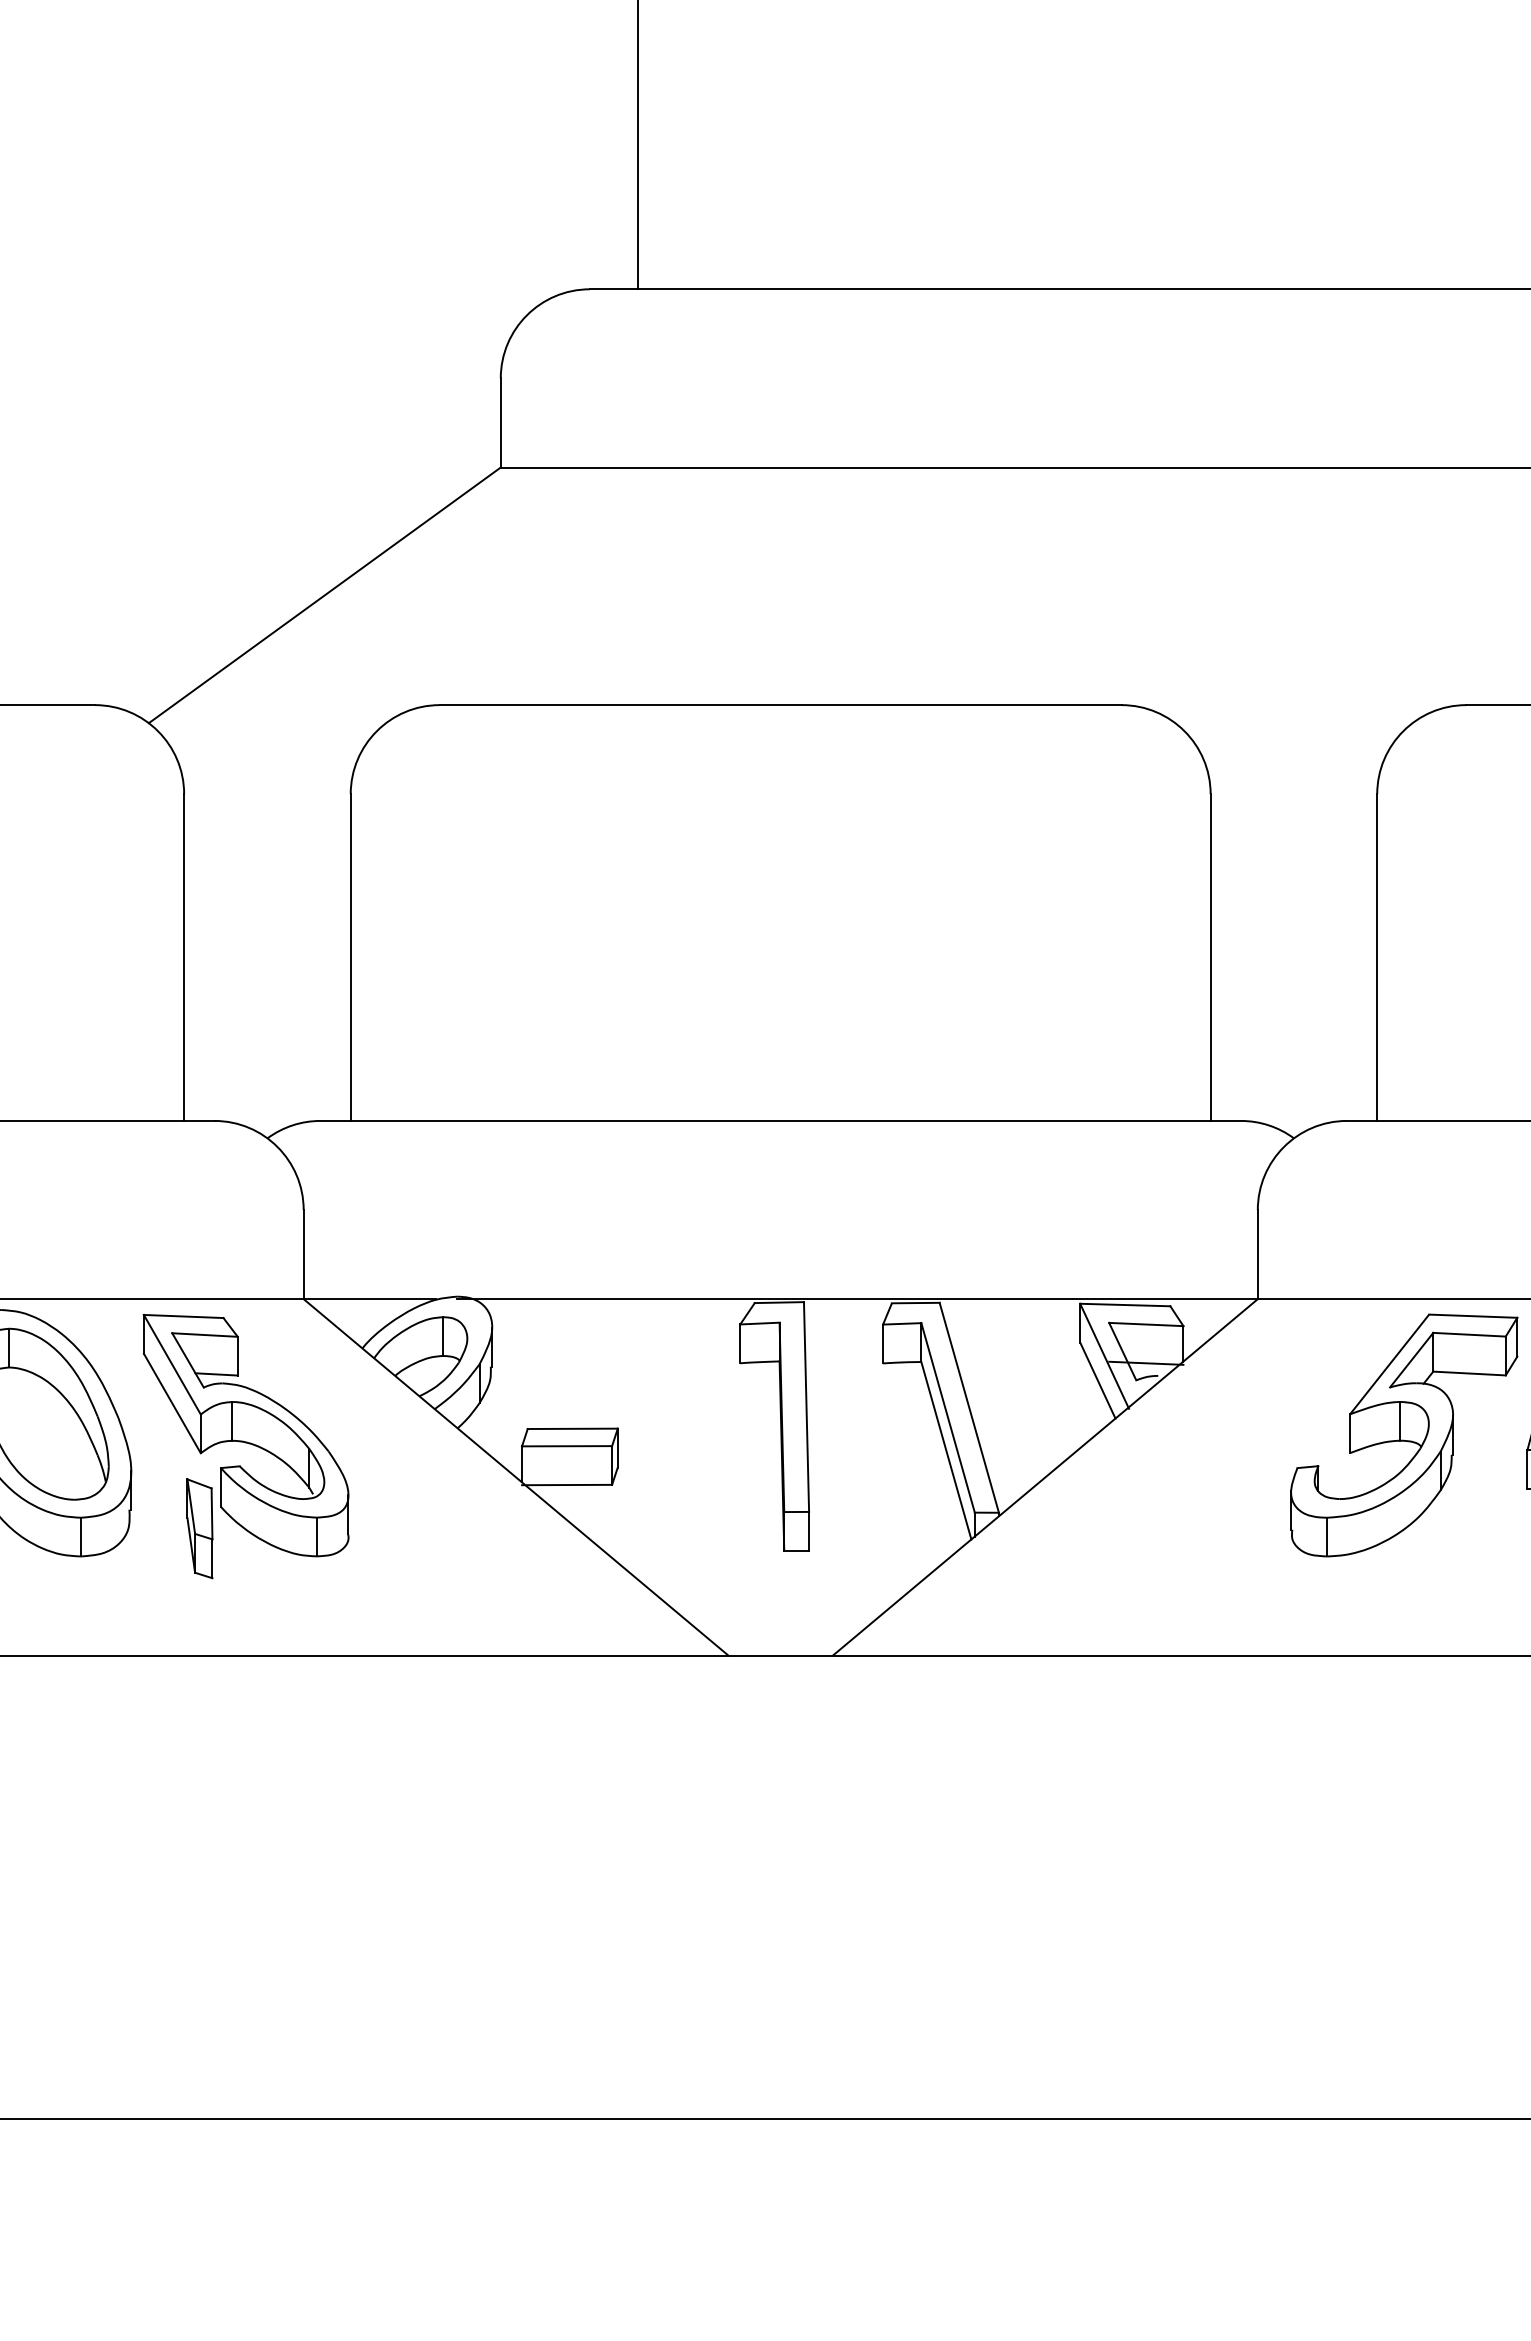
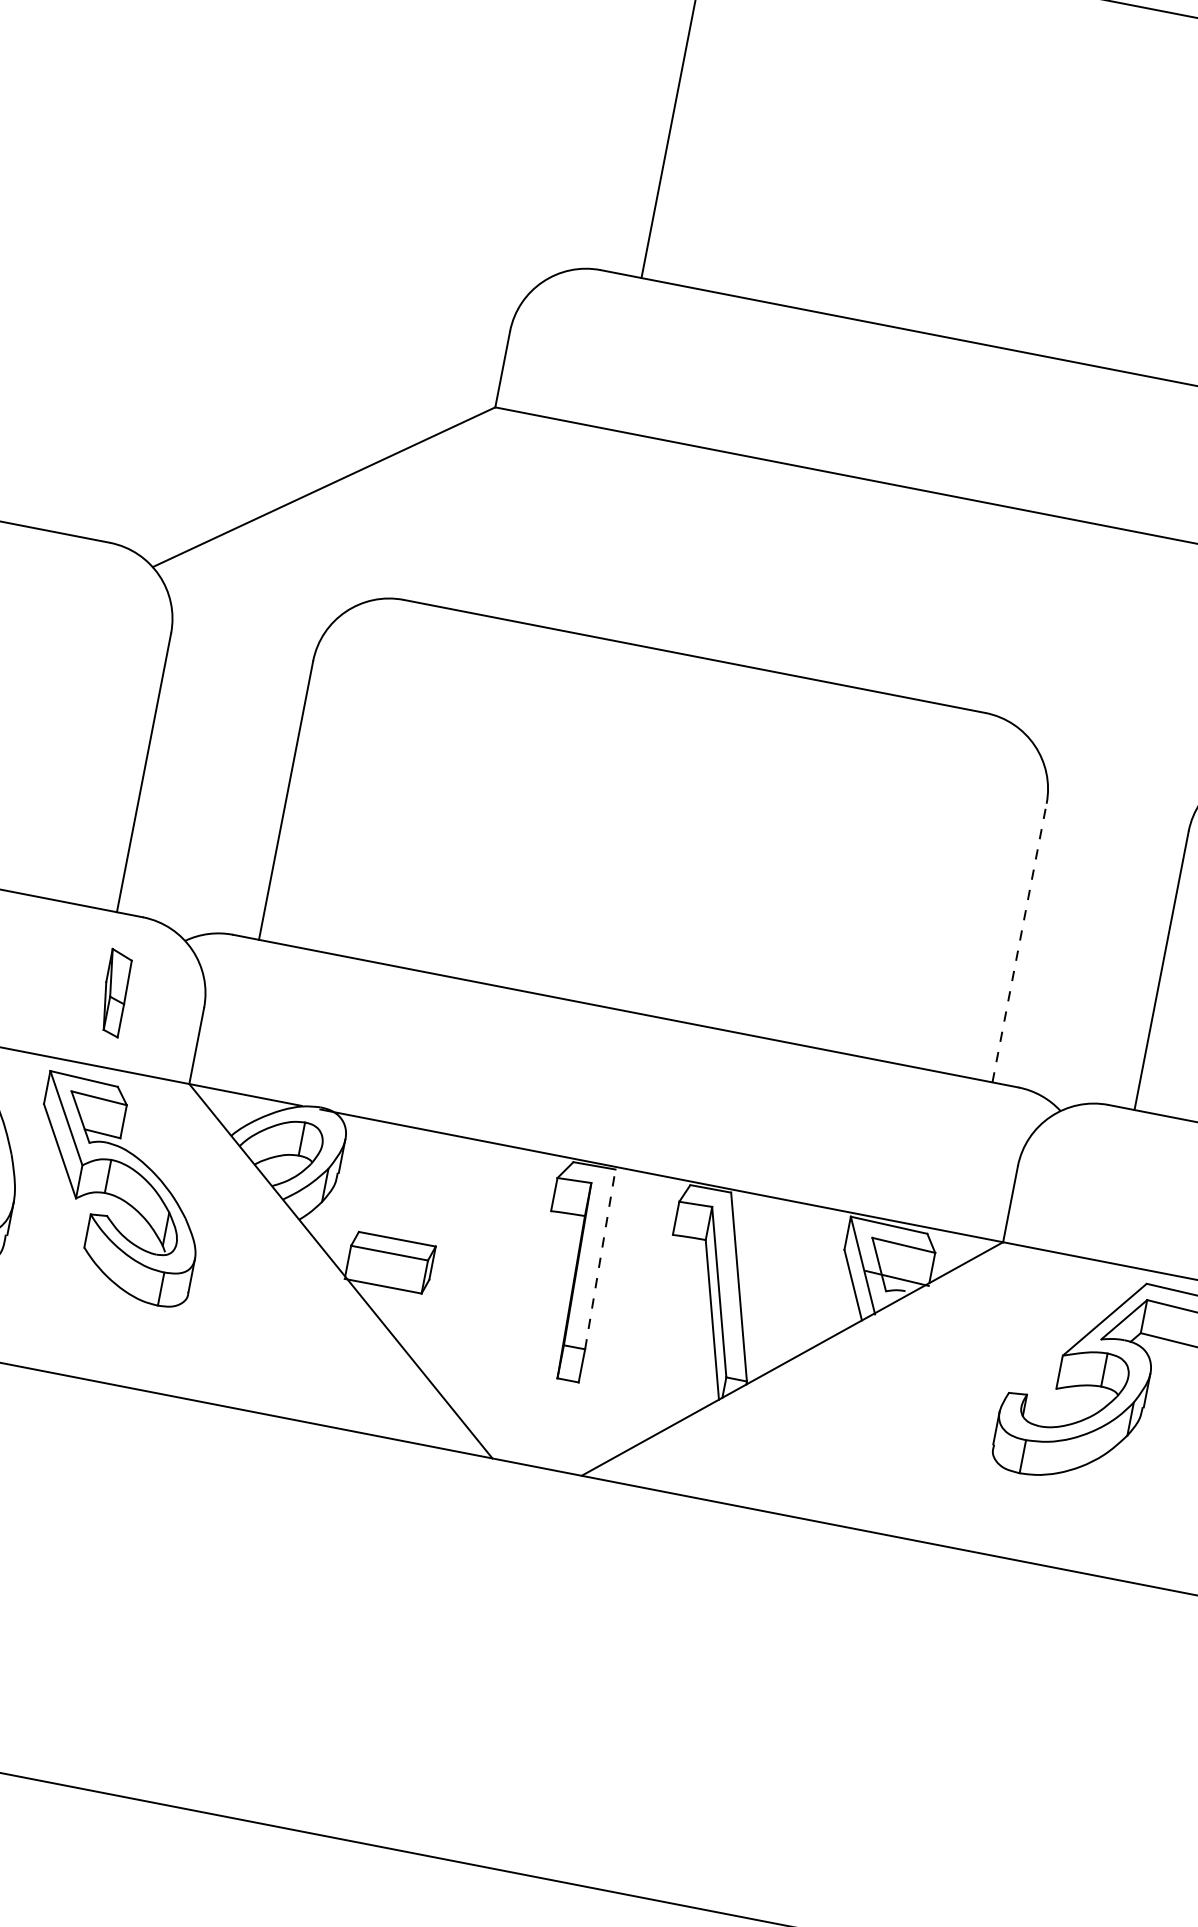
line: (1210, 957) -> (1019, 942), solid -> dashed
line: (806, 1407) -> (600, 1259), solid -> dashed
part: (199, 1528) -> (114, 992), moved

